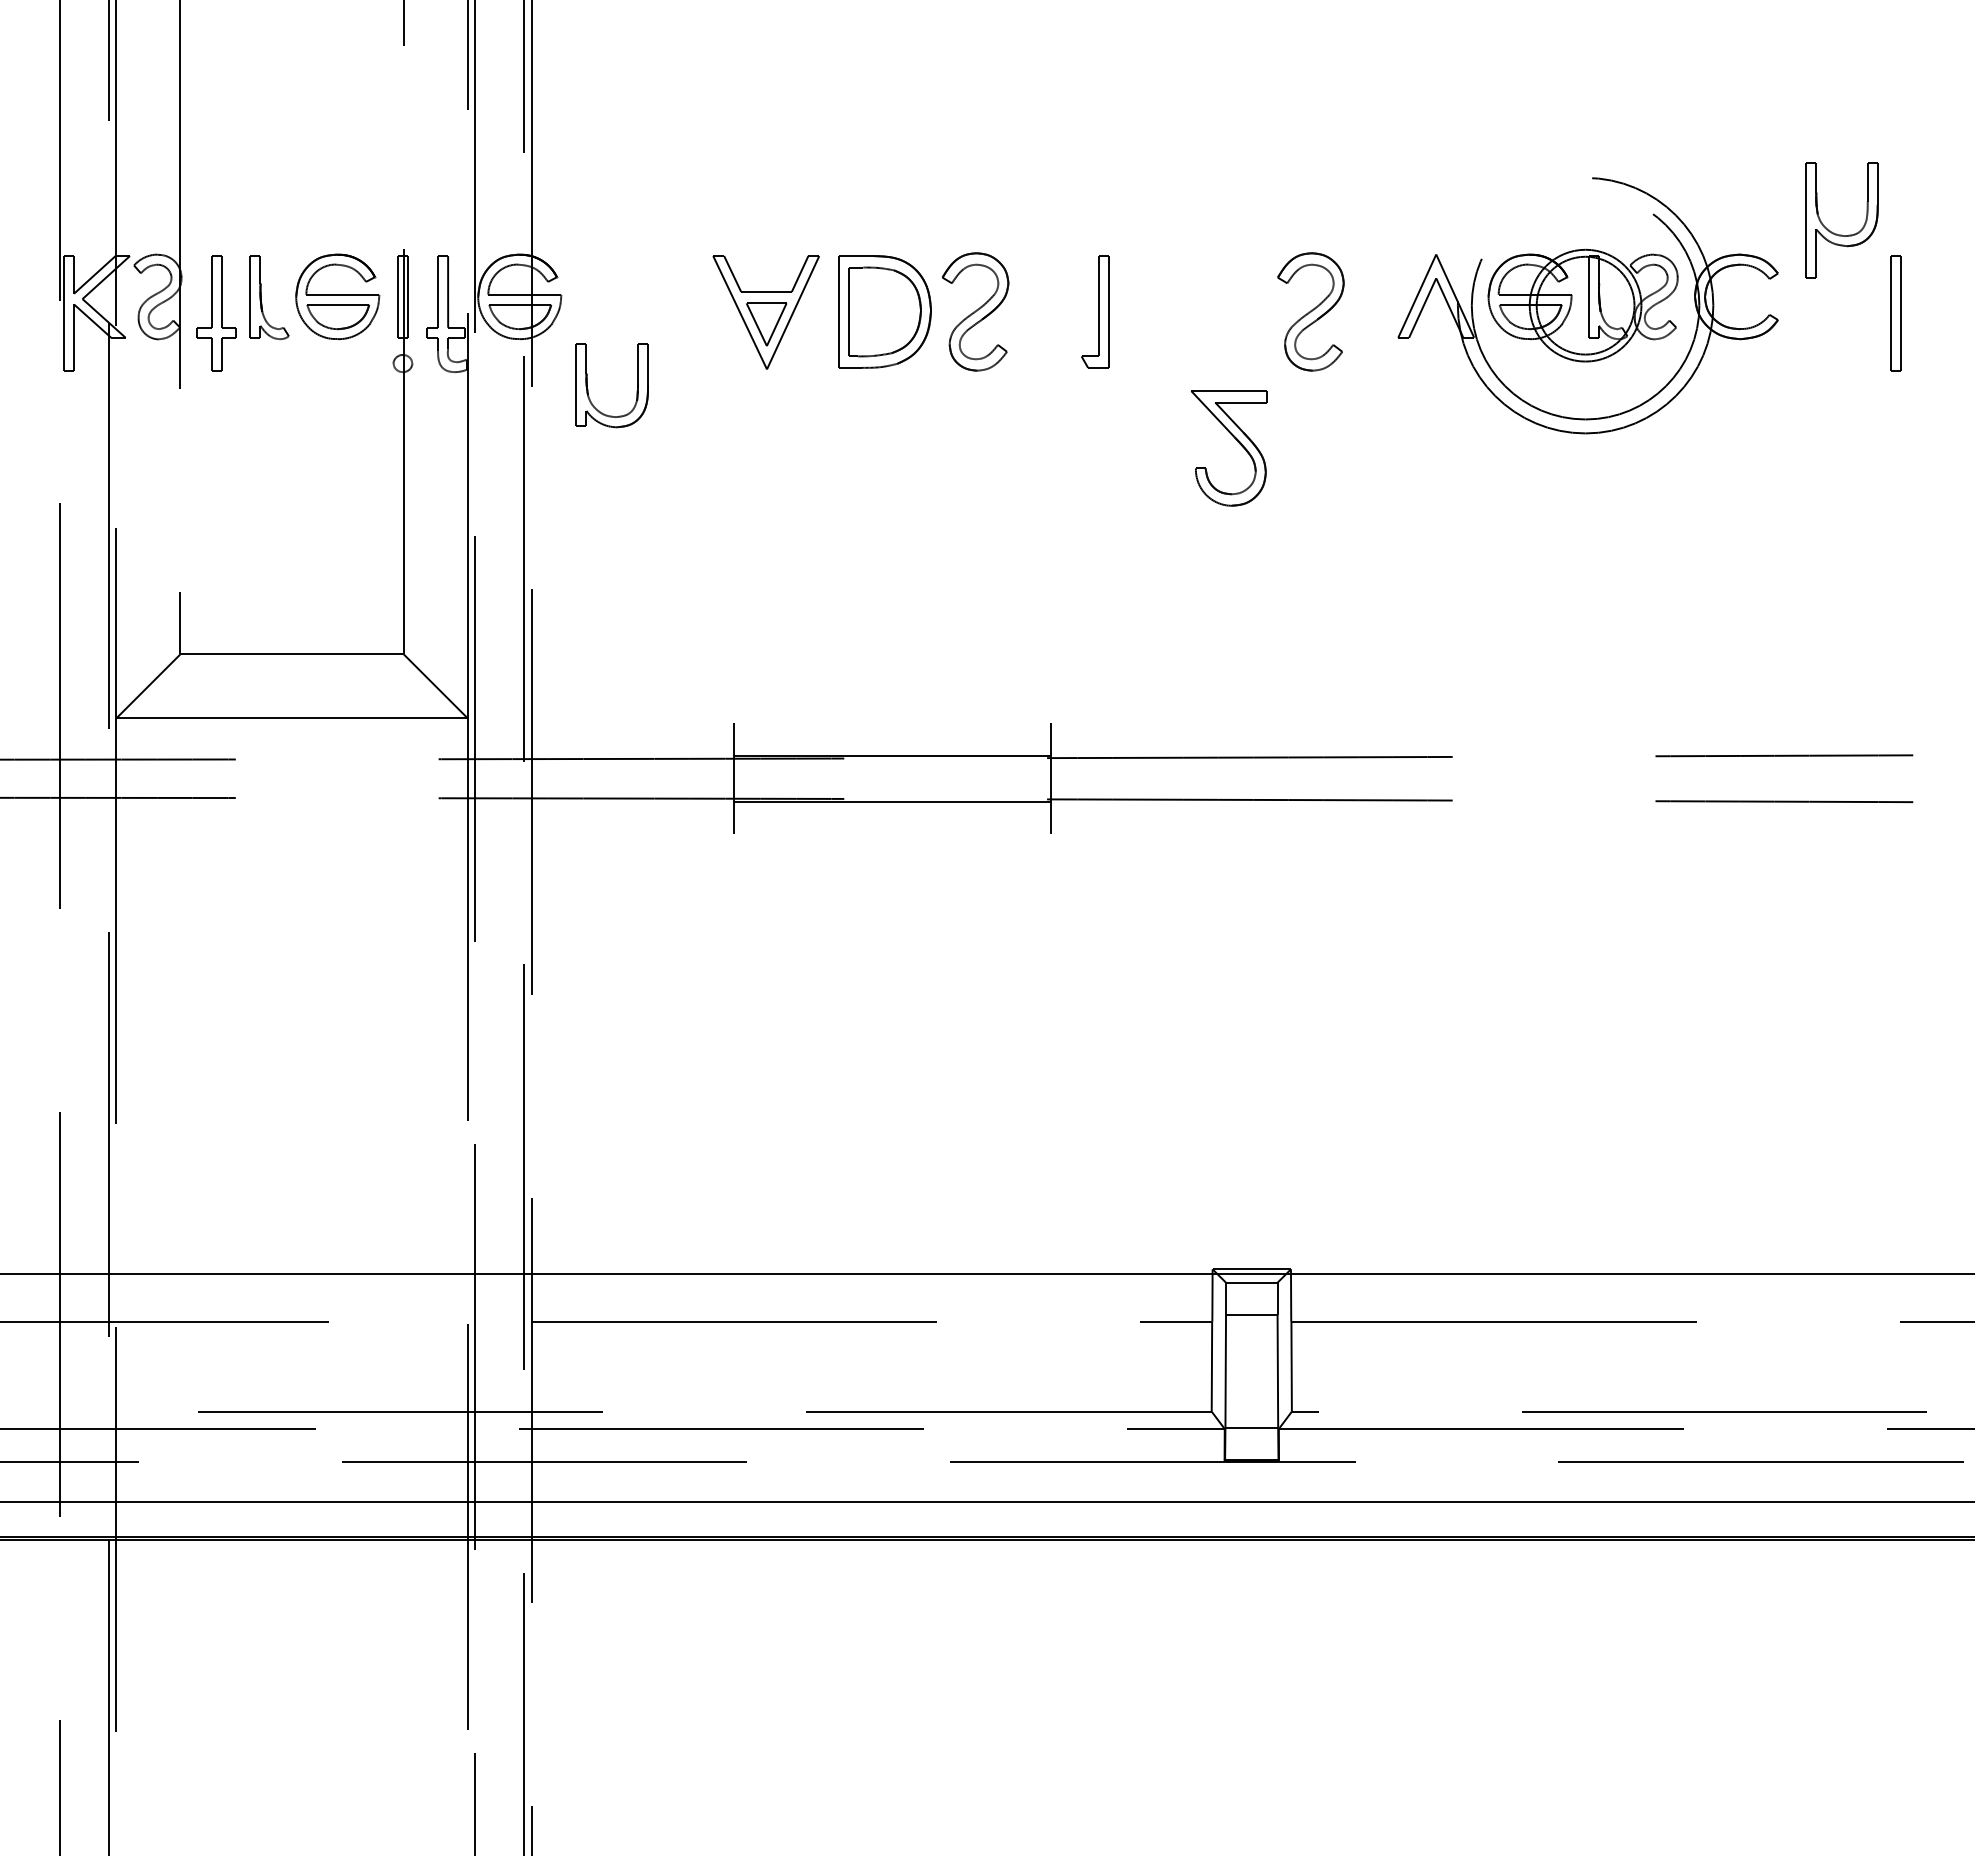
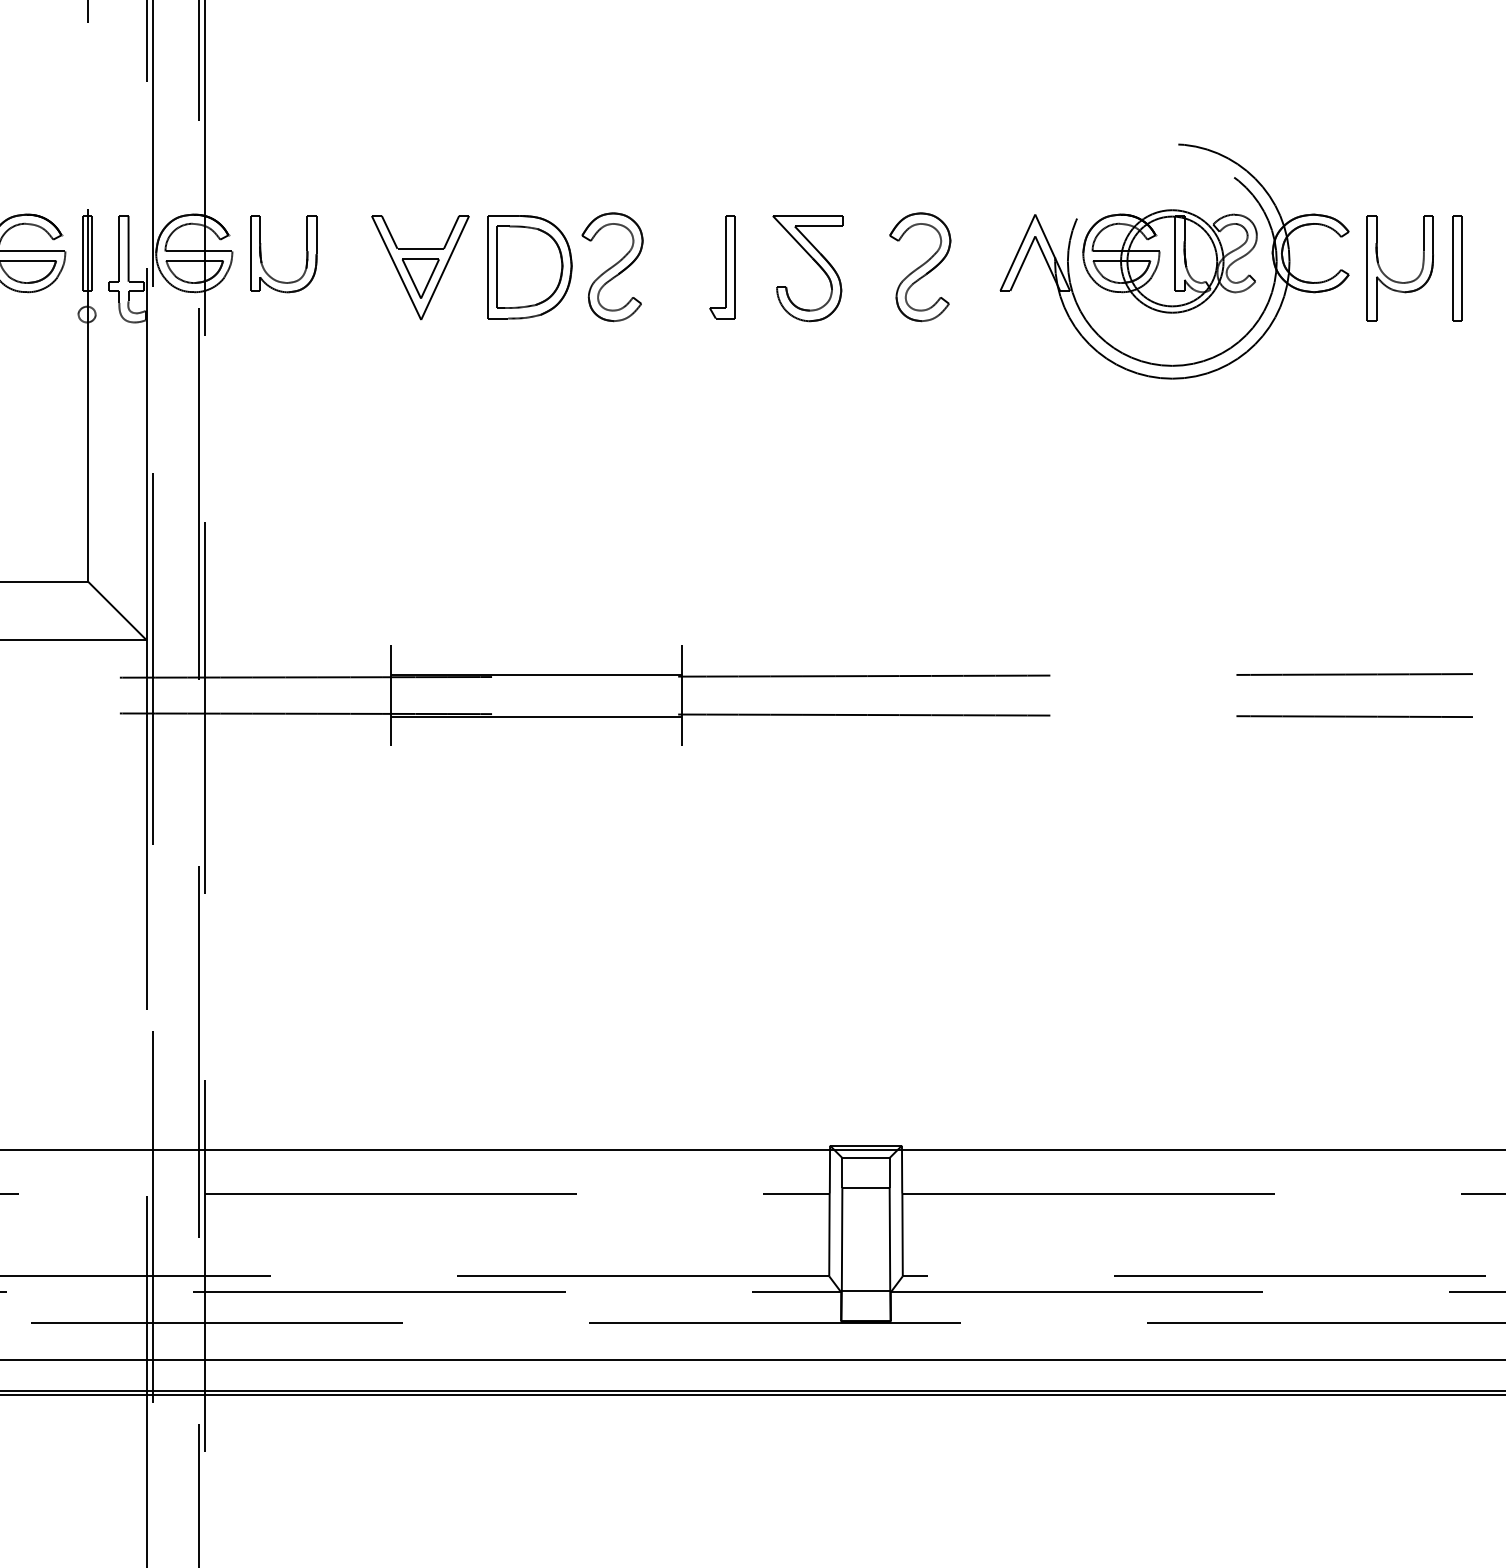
part: (1836, 233) -> (1395, 280), moved
part: (588, 389) -> (261, 257), moved
part: (1236, 440) -> (814, 261), moved

